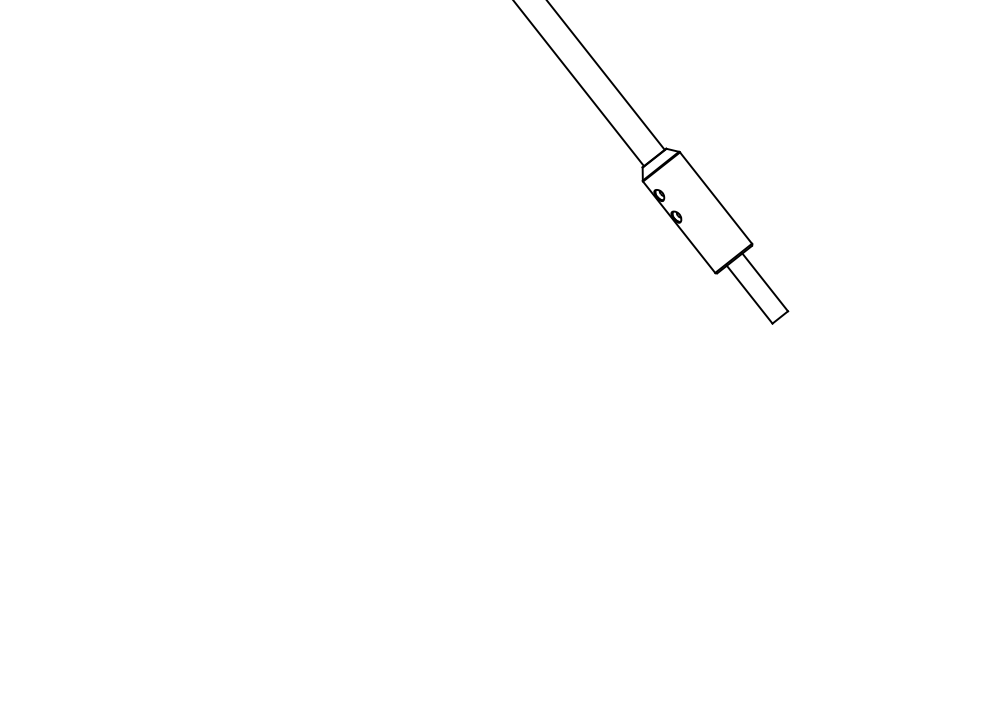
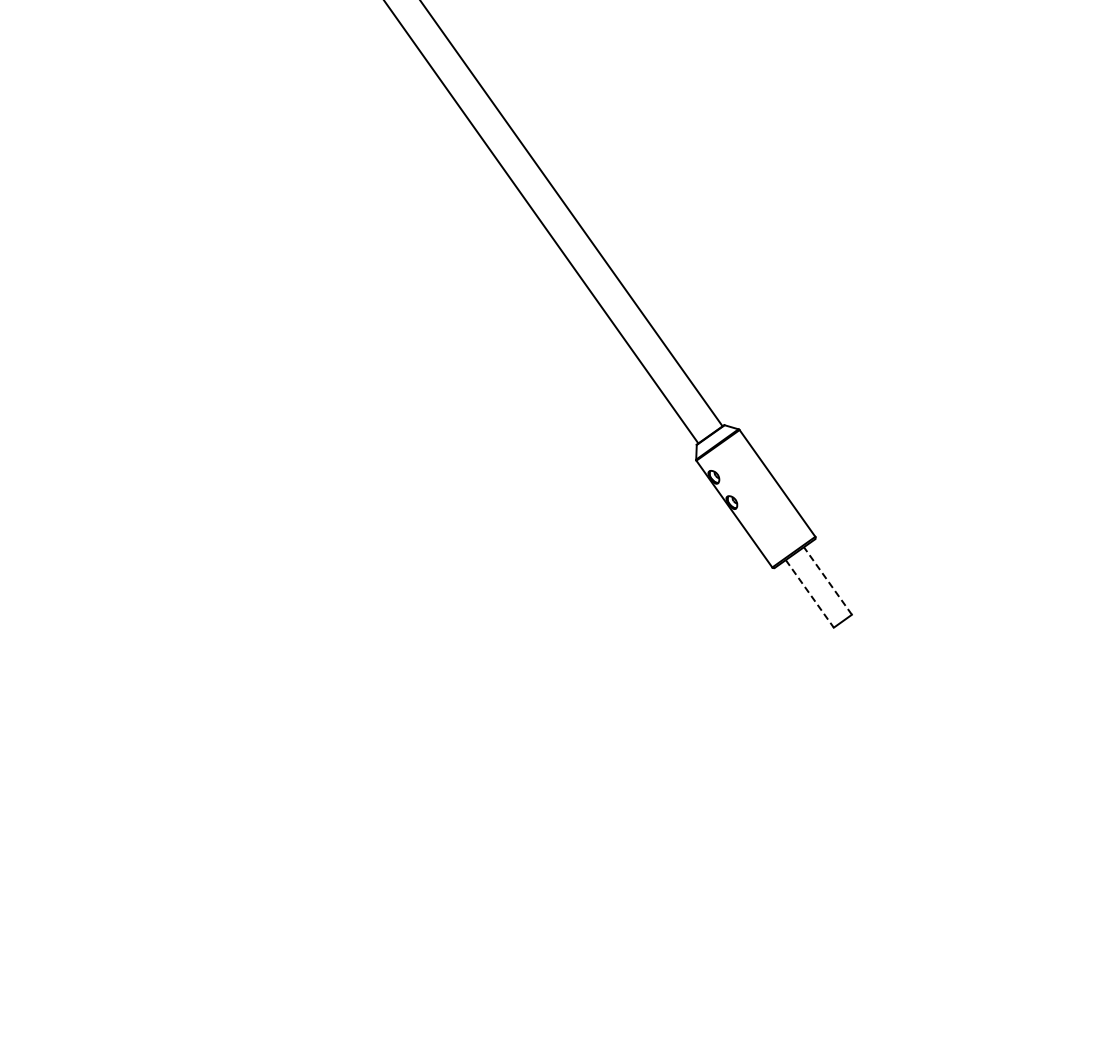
line: (764, 281) -> (827, 580), solid -> dashed
line: (750, 295) -> (810, 594), solid -> dashed

